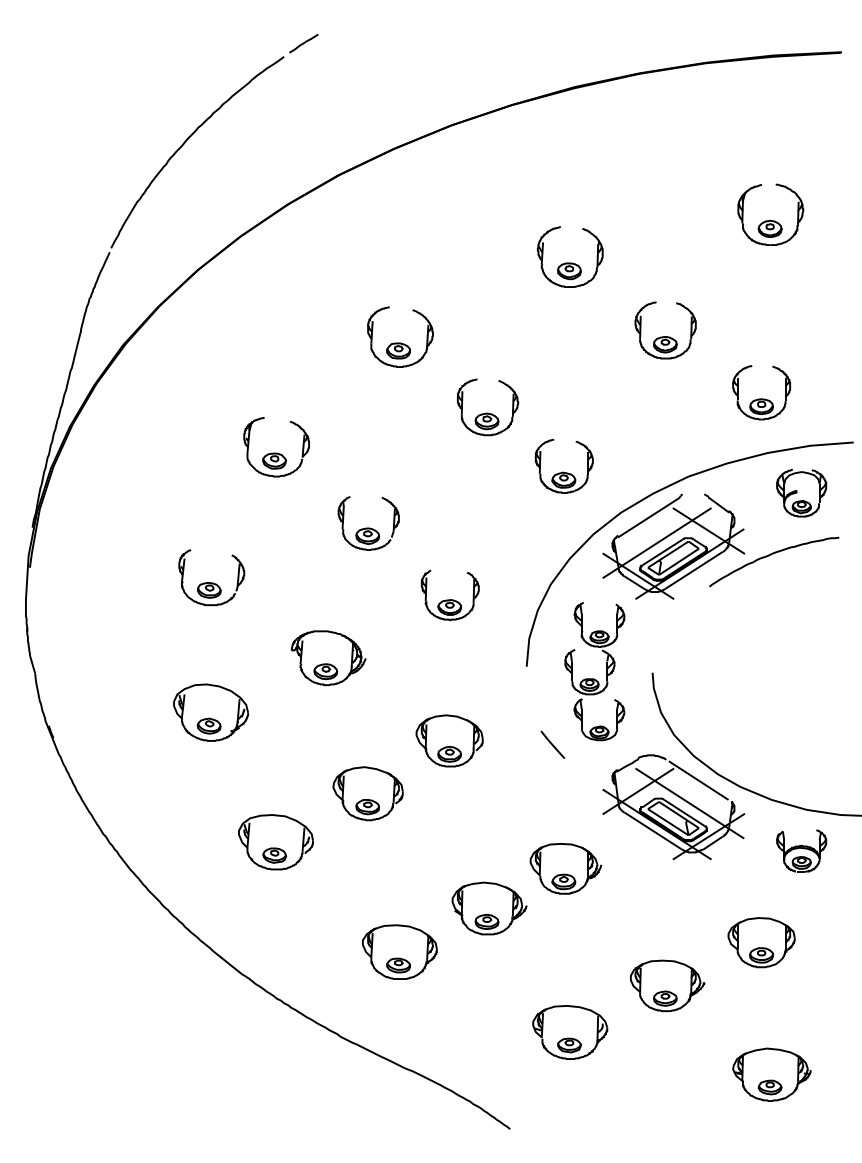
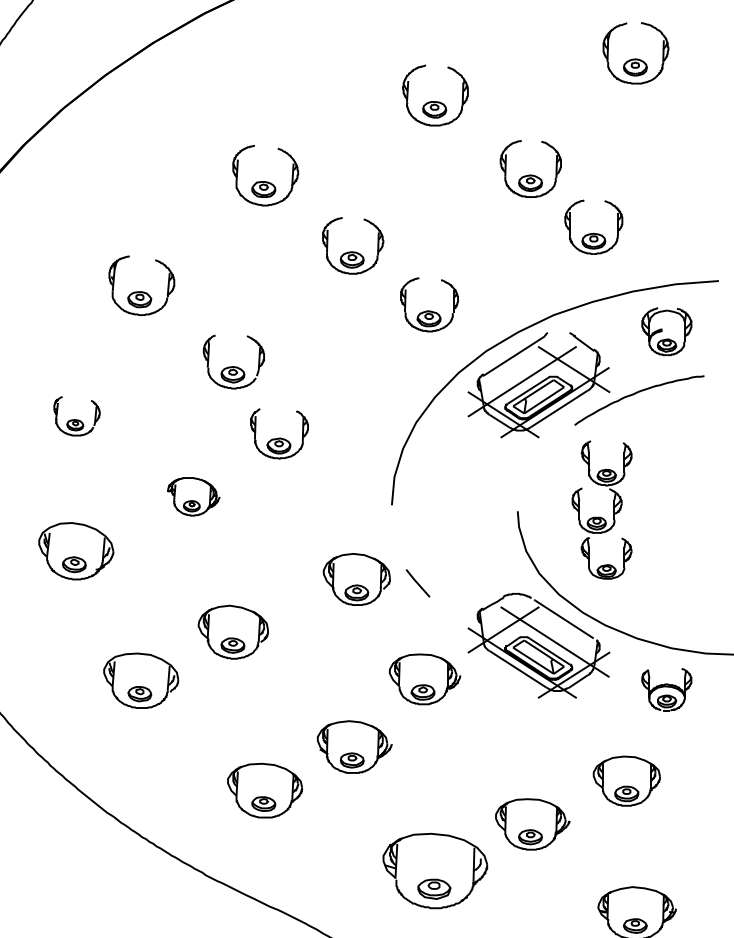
part: (761, 392) -> (593, 227), moved
part: (211, 577) -> (76, 416), size x0.7
part: (449, 595) -> (278, 434), moved
part: (328, 658) -> (193, 497), size x0.7
part: (594, 678) -> (601, 517), moved
part: (449, 740) -> (356, 579), moved
part: (565, 868) -> (424, 679), moved
part: (570, 1032) -> (435, 871), size x1.4

